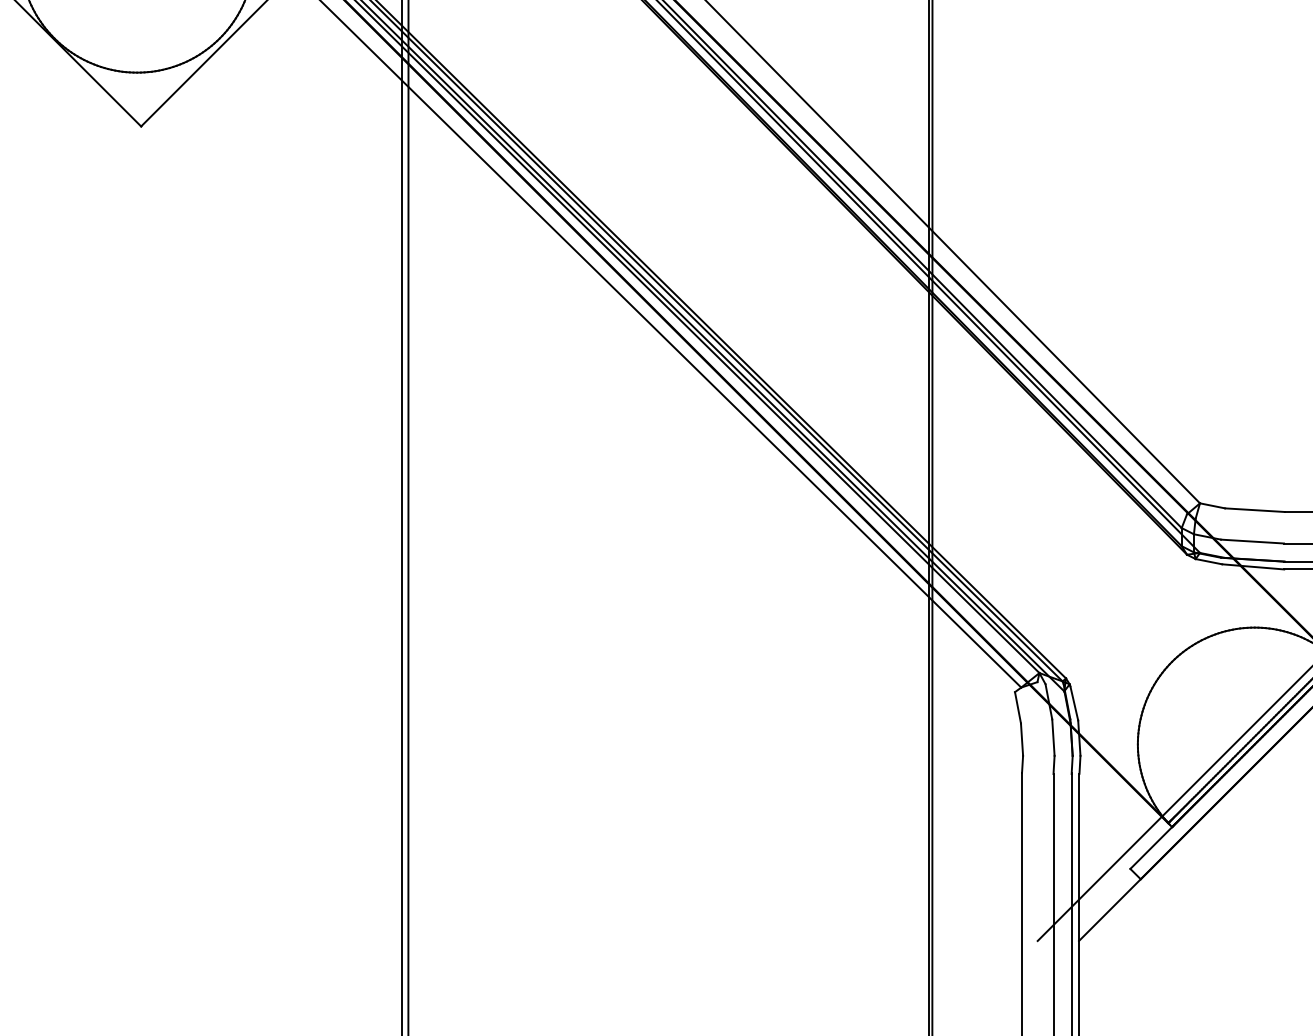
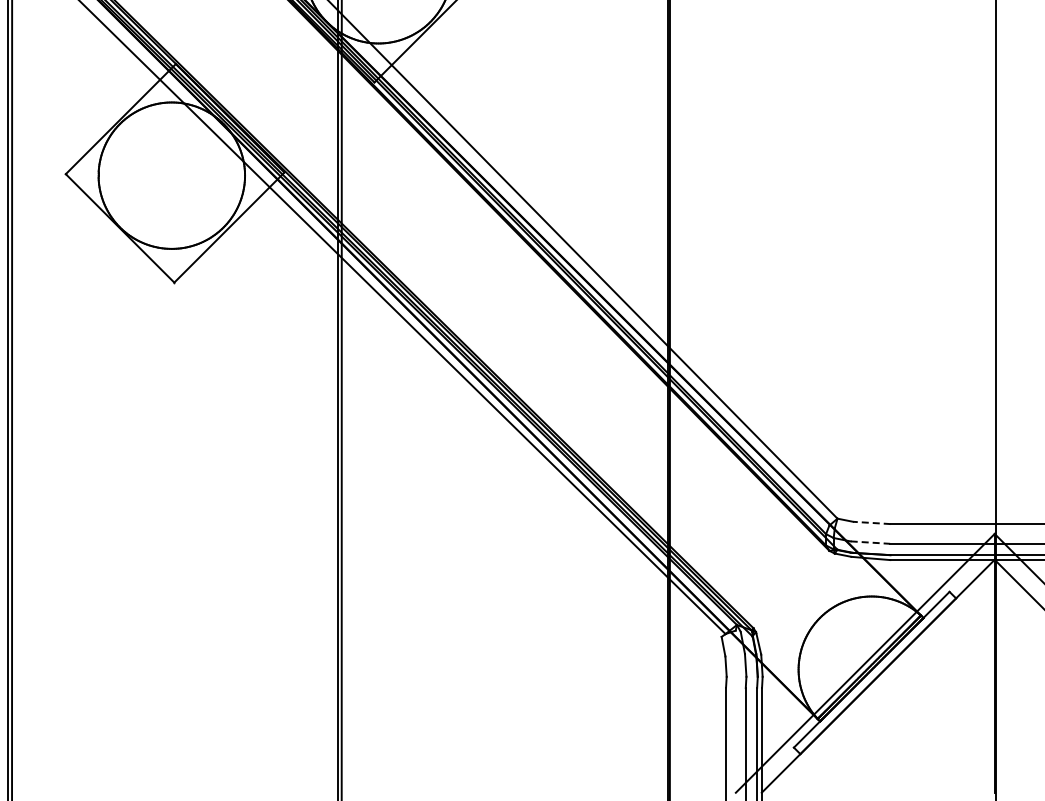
line: (1254, 509) -> (871, 522), solid -> dashed
line: (1252, 541) -> (870, 542), solid -> dashed

